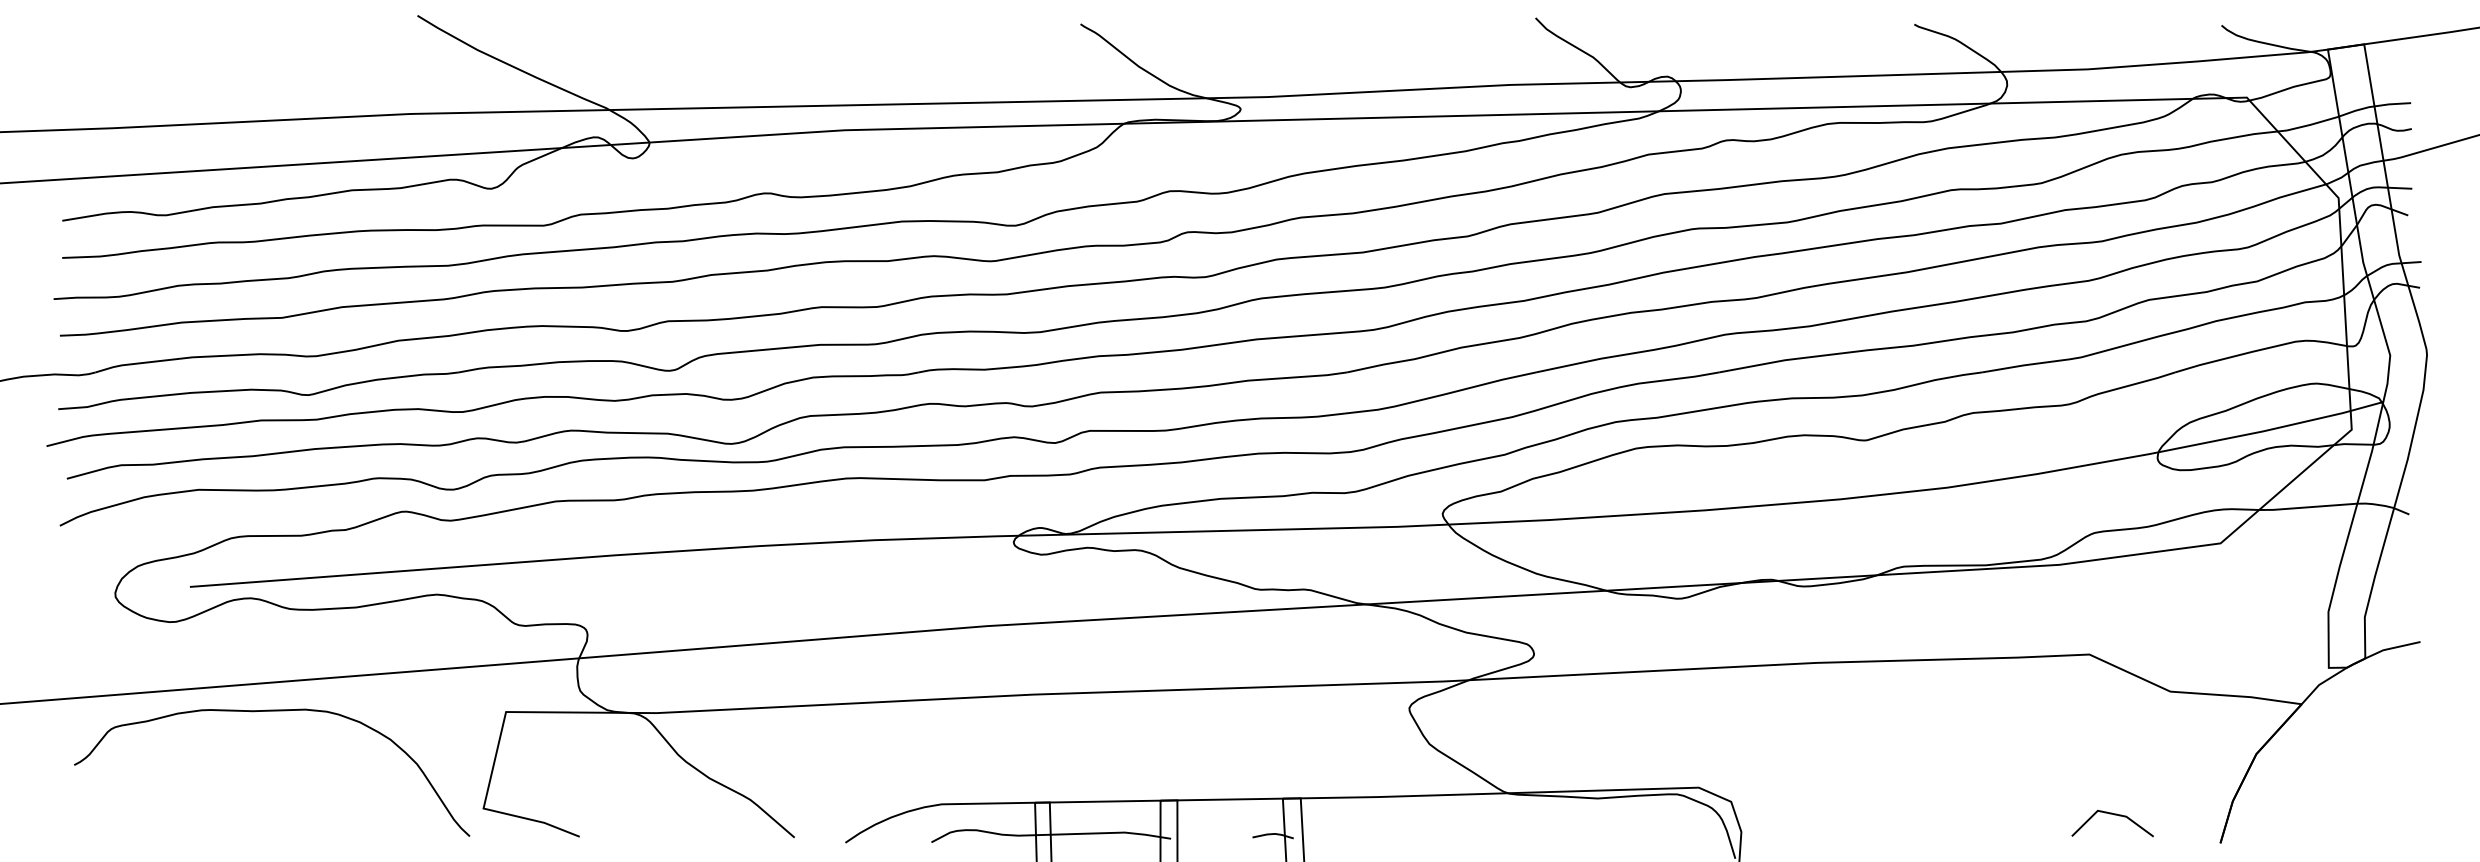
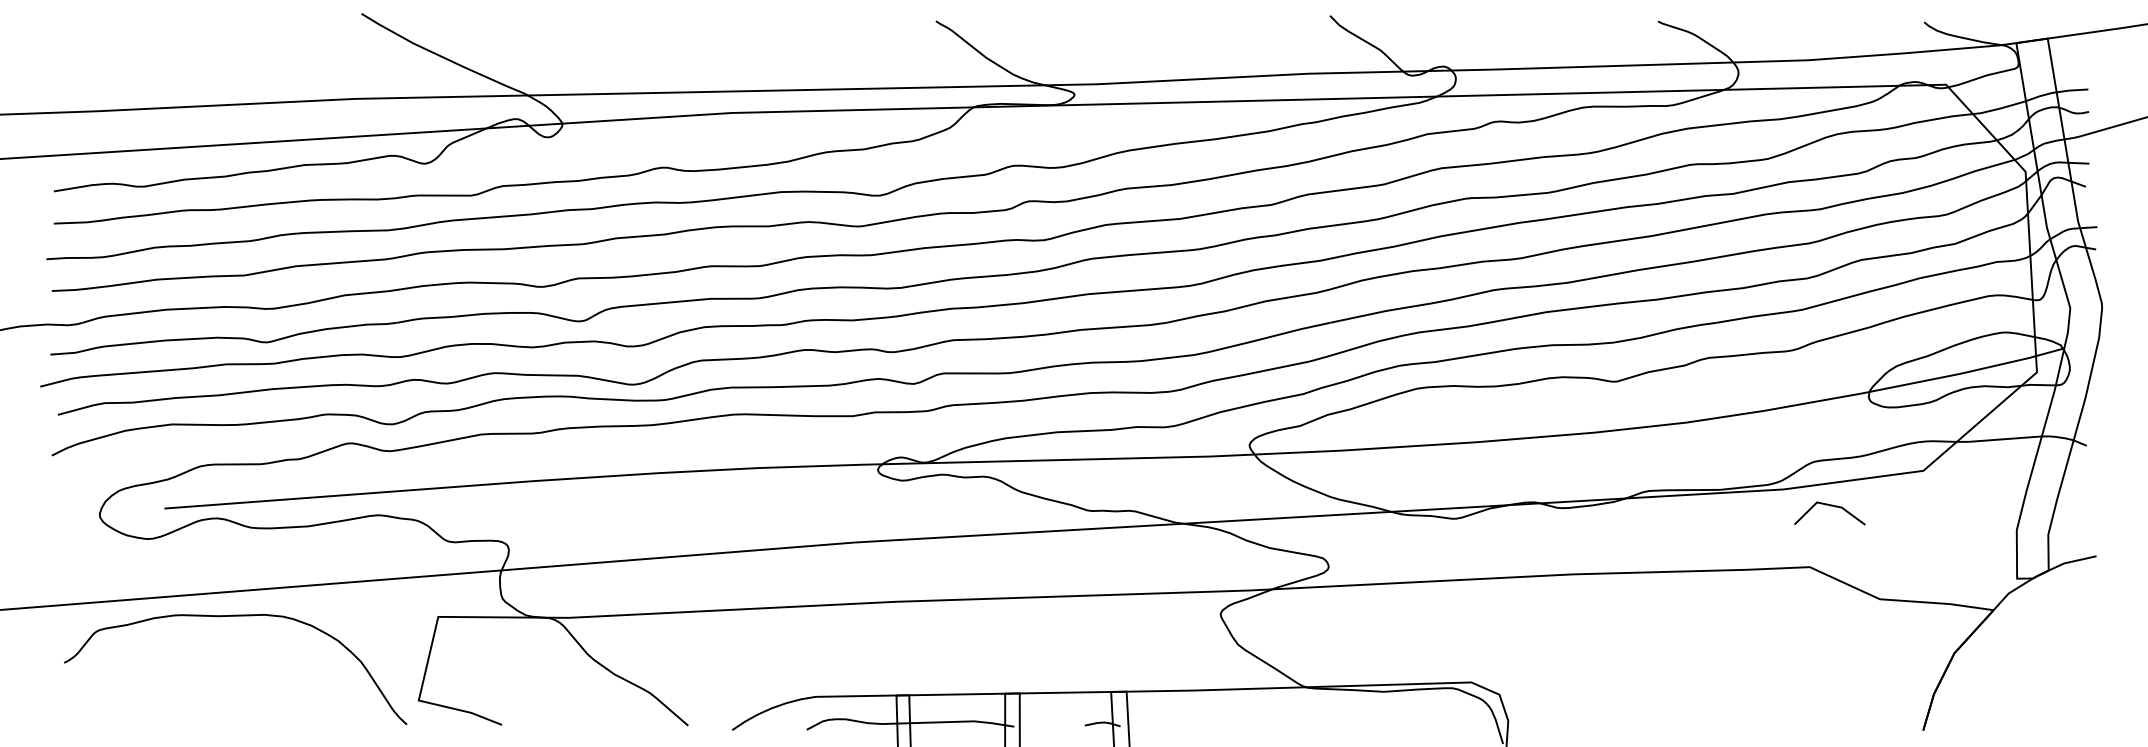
line: (2113, 815) -> (1830, 506), moved

